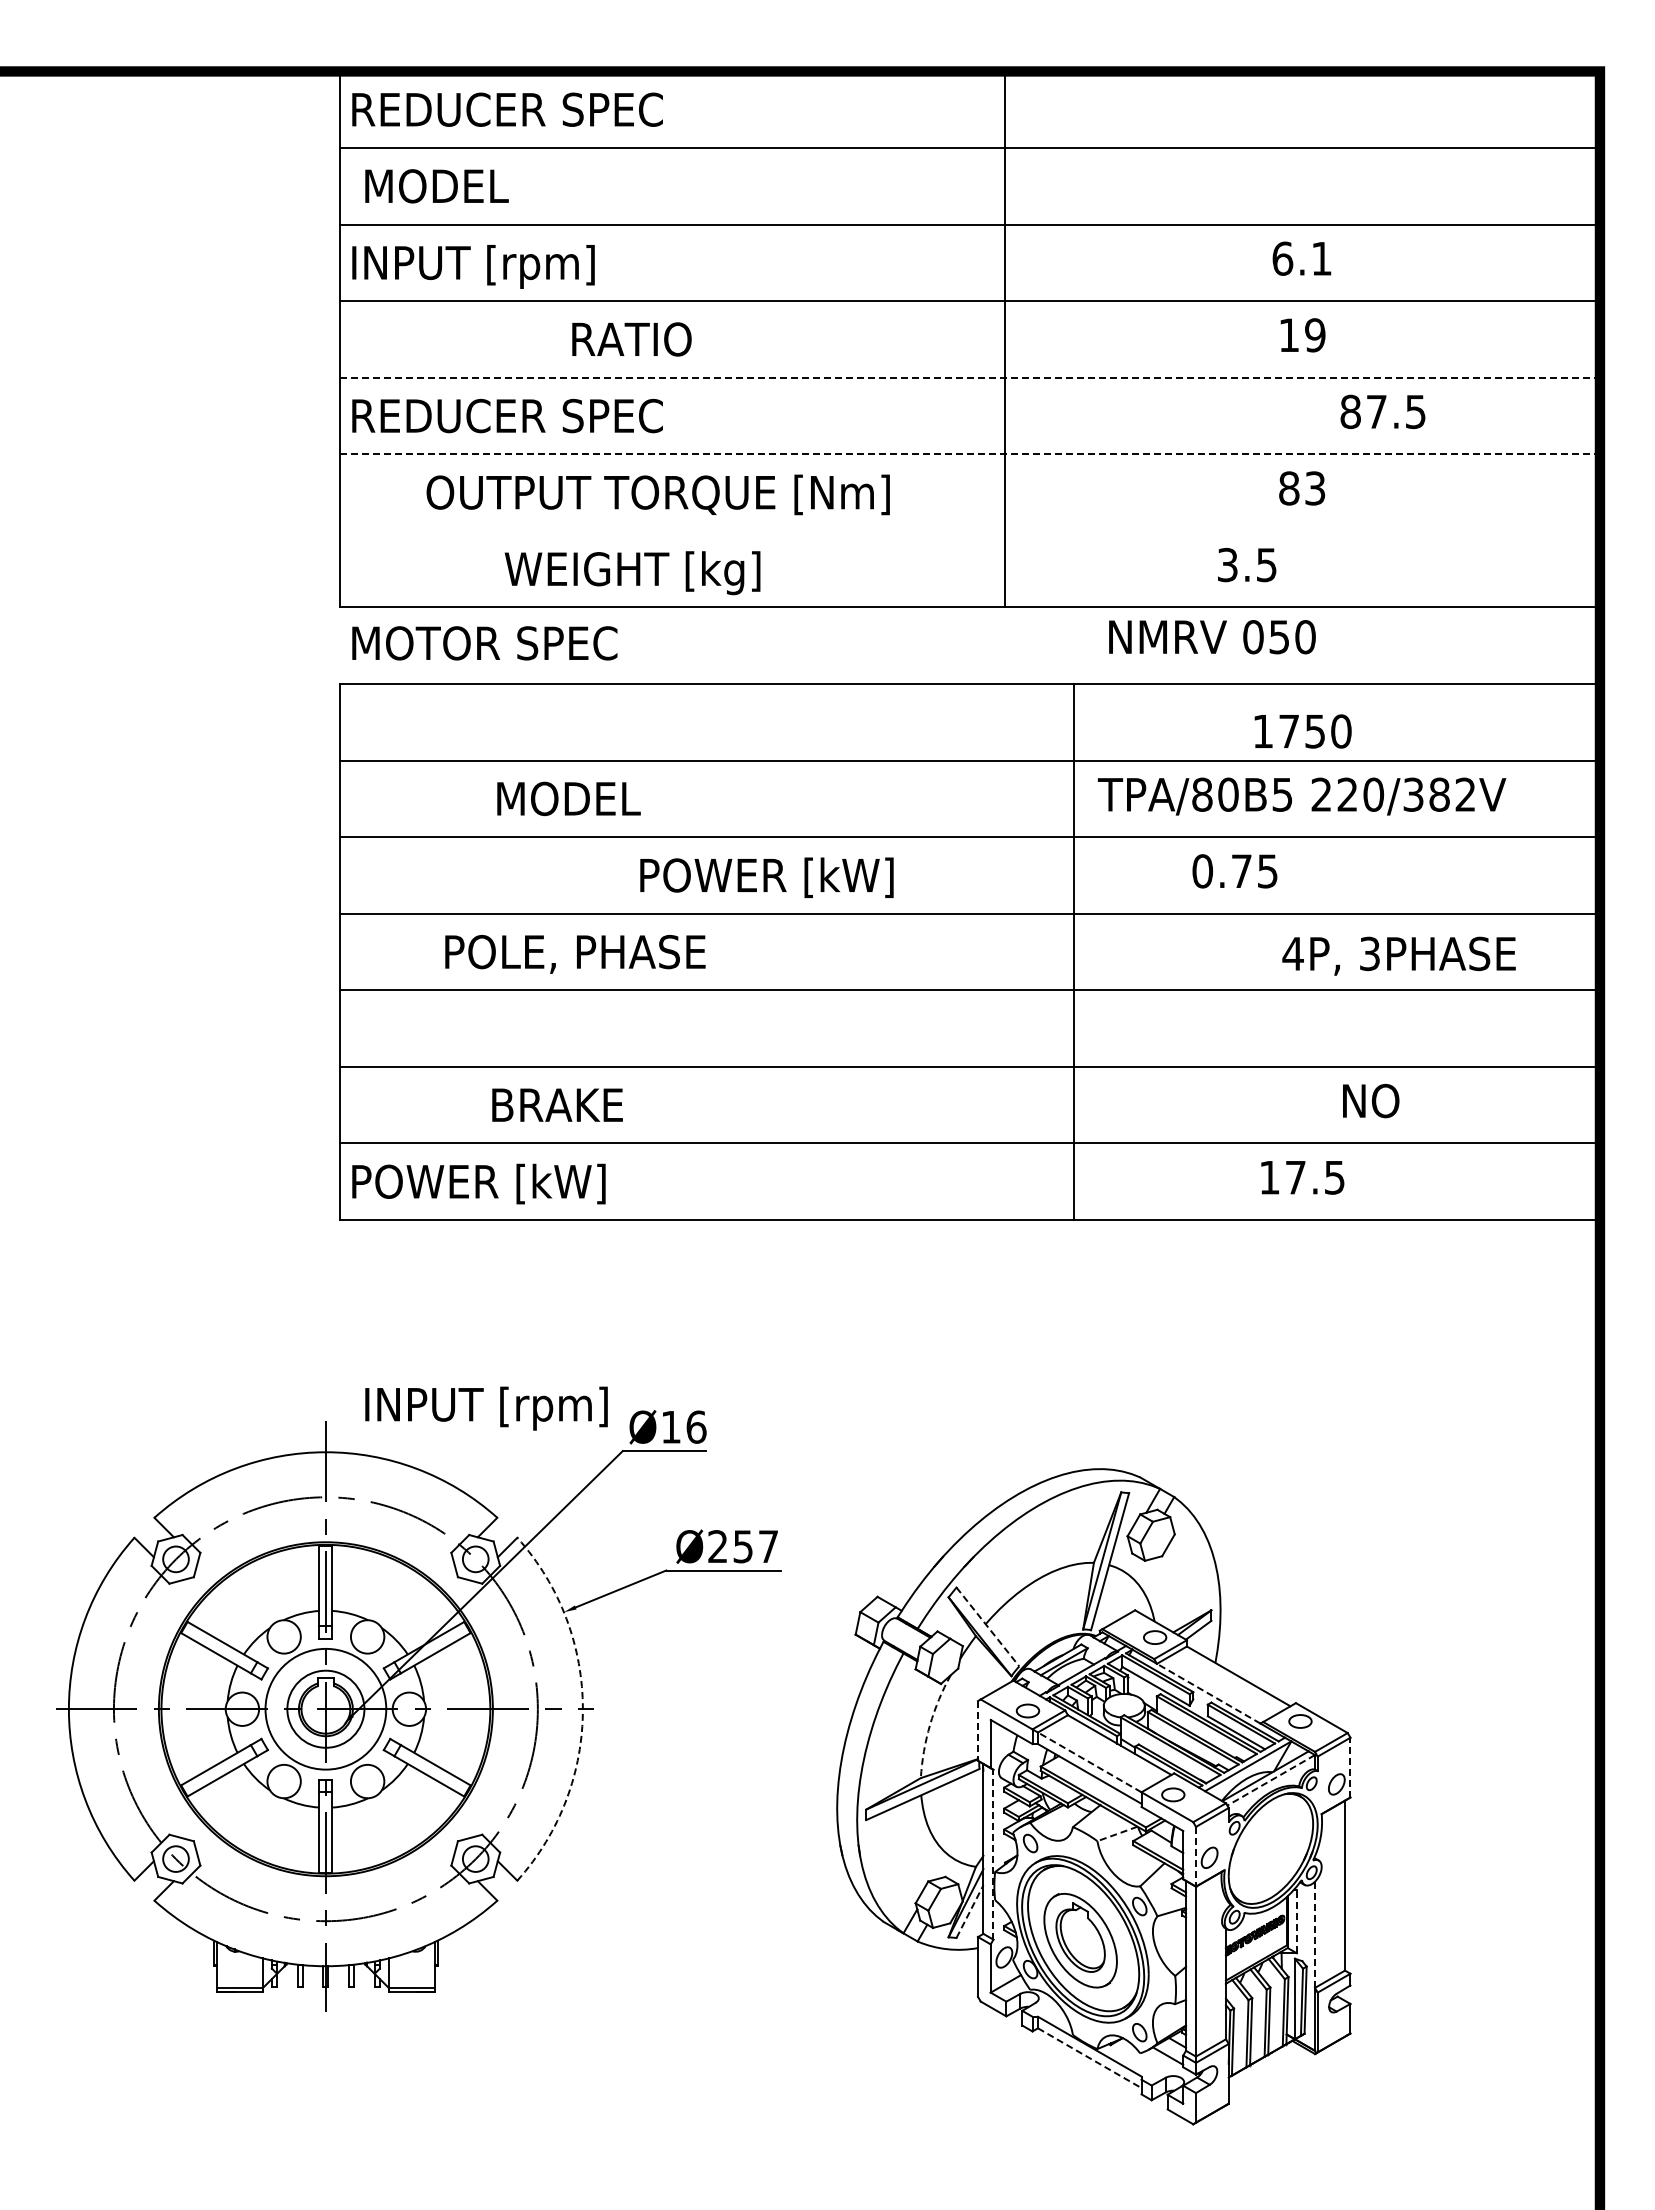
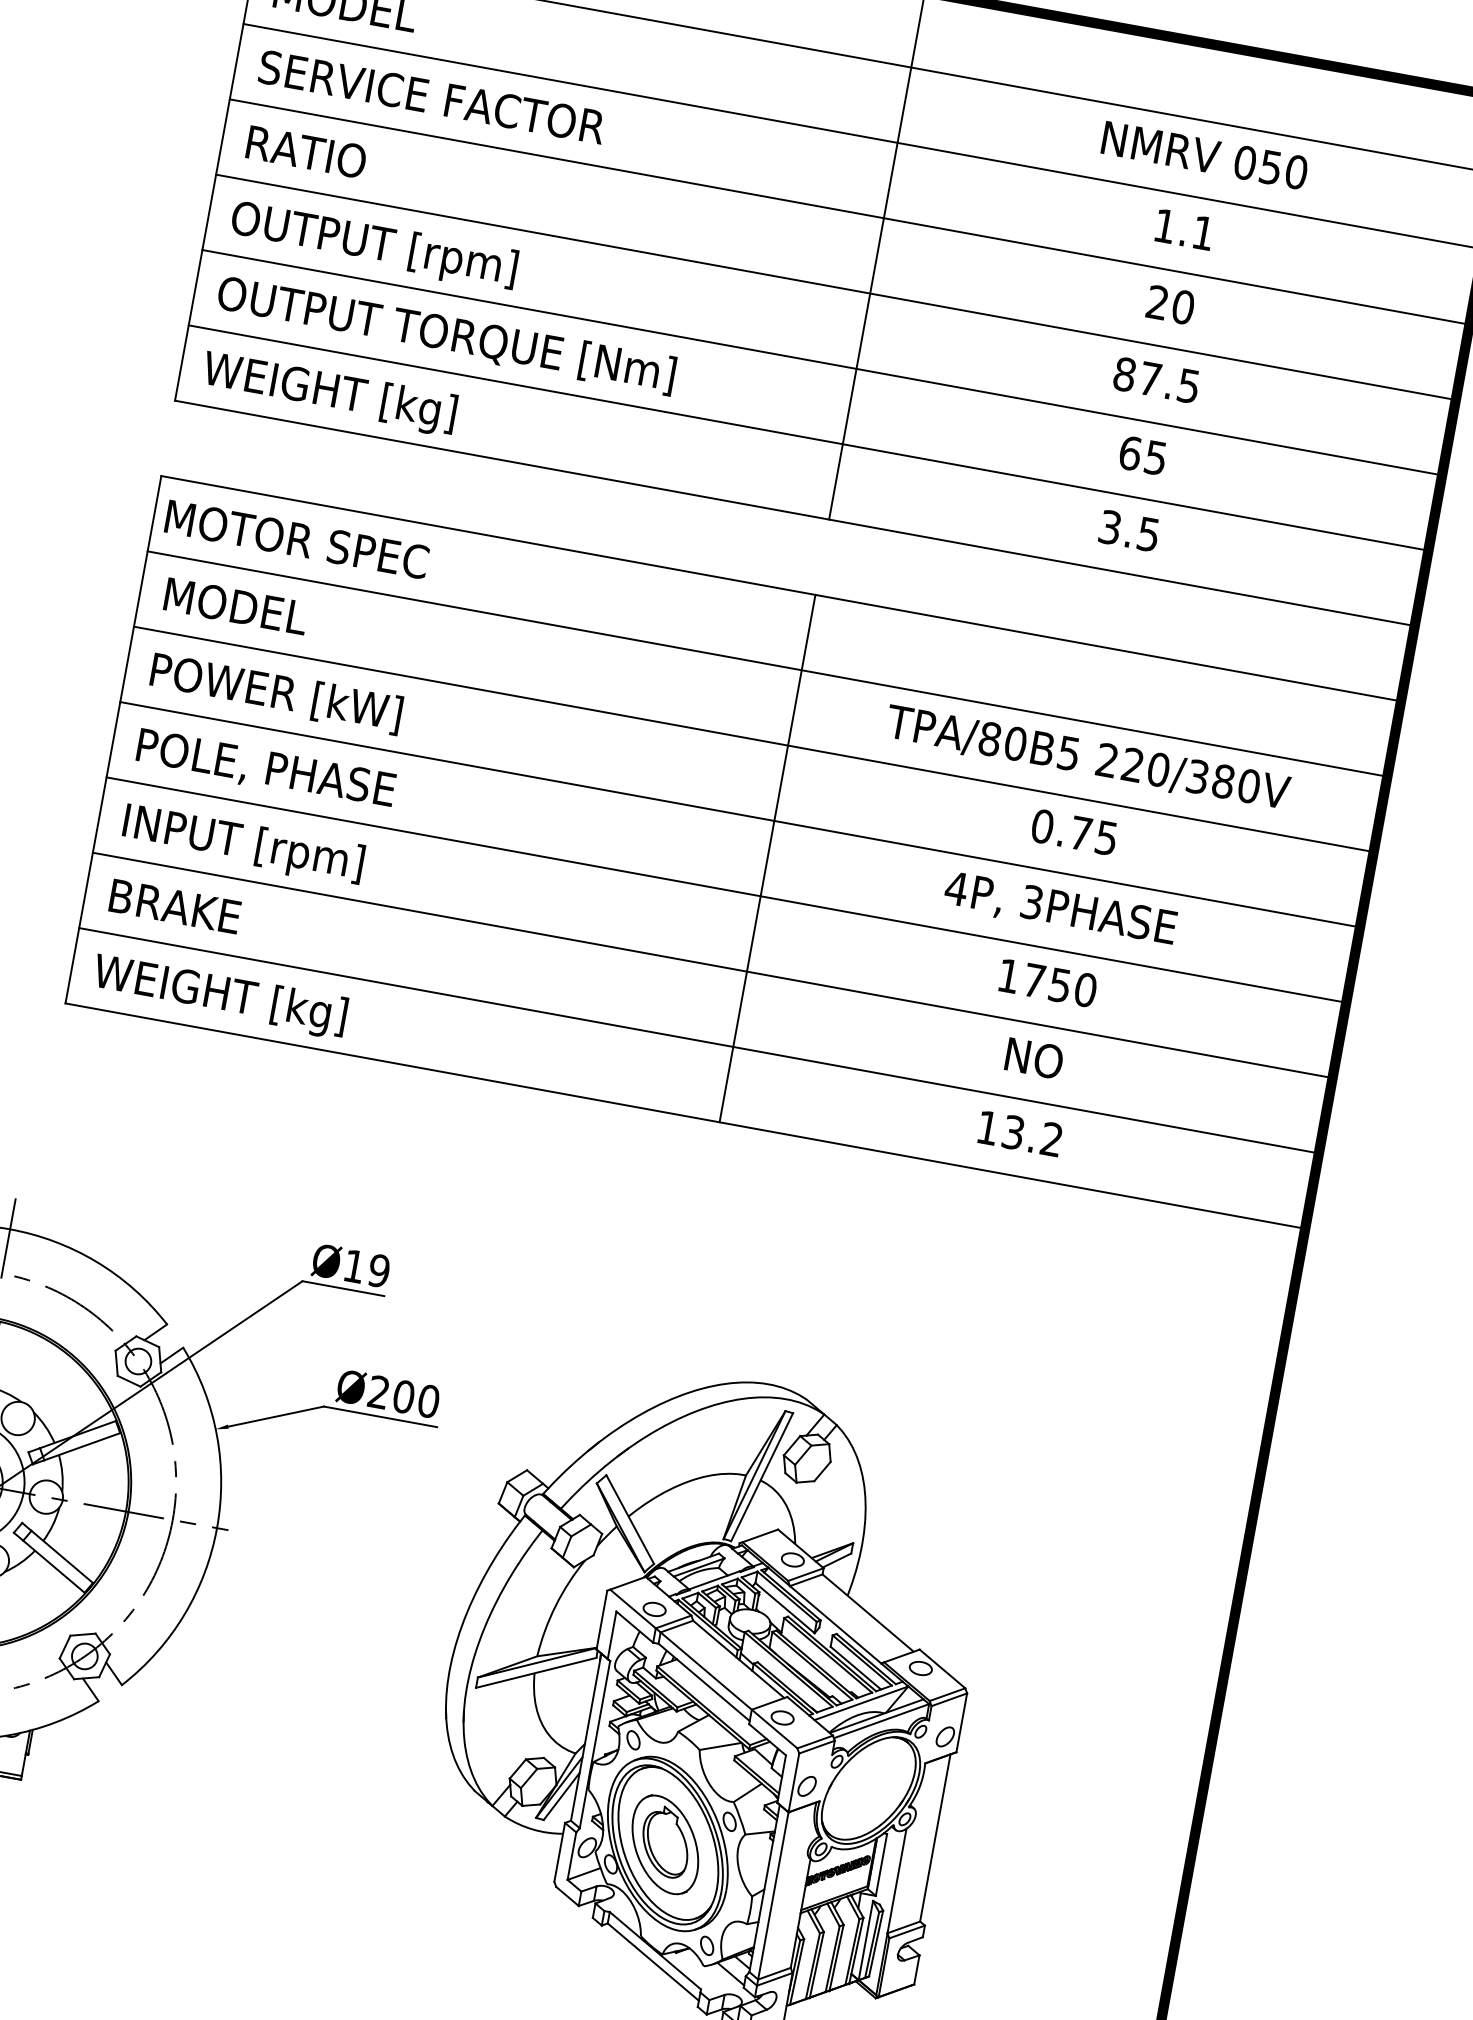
text: (1282, 258) -> (1164, 225), 6.1 -> 1.1
text: (532, 266) -> (425, 99), INPUT [rpm] -> SERVICE FACTOR
text: (1302, 335) -> (1170, 305), 19 -> 20
text: (631, 339) -> (306, 152), moved
line: (969, 377) -> (835, 286), dashed -> solid
text: (1382, 411) -> (1156, 379), moved
text: (507, 420) -> (373, 246), REDUCER SPEC -> OUTPUT [rpm]
line: (969, 454) -> (821, 362), dashed -> solid
text: (1302, 488) -> (1143, 455), 83 -> 65
text: (657, 494) -> (445, 335), moved
line: (969, 530) -> (808, 437), added
text: (1247, 565) -> (1129, 531), moved
text: (632, 573) -> (329, 394), moved
text: (1212, 637) -> (1204, 155), moved
text: (484, 643) -> (296, 539), moved
text: (1302, 731) -> (1047, 983), moved
text: (1465, 794) -> (1248, 785), 220/382V -> 220/380V
text: (568, 798) -> (235, 605), moved
text: (1234, 871) -> (1073, 832), moved
text: (766, 877) -> (275, 693), moved
line: (1073, 952) -> (767, 858), moved
text: (575, 954) -> (266, 769), moved
text: (1398, 955) -> (1059, 909), moved
text: (1371, 1101) -> (1034, 1059), moved
text: (557, 1104) -> (175, 905), moved
text: (1315, 1177) -> (1032, 1135), 17.5 -> 13.2
text: (485, 1185) -> (214, 995), POWER [kW] -> WEIGHT [kg]
text: (486, 1408) -> (243, 845), moved
text: (696, 1426) -> (379, 1270), Ø16 -> Ø19
text: (755, 1546) -> (415, 1398), Ø257 -> Ø200
line: (988, 1627) -> (630, 1520), dashed -> solid
line: (1208, 1693) -> (835, 1624), dashed -> solid
arc: (582, 1709) -> (216, 1528), dashed -> solid
arc: (930, 1724) -> (556, 1605), dashed -> solid
line: (978, 1730) -> (602, 1619), dashed -> solid
line: (1089, 1762) -> (705, 1671), dashed -> solid
line: (1350, 1767) -> (961, 1722), dashed -> solid
line: (1271, 1780) -> (881, 1721), dashed -> solid
line: (1117, 1834) -> (720, 1746), dashed -> solid
line: (993, 1854) -> (595, 1744), dashed -> solid
line: (1196, 1856) -> (794, 1782), dashed -> solid
line: (969, 1911) -> (561, 1796), dashed -> solid
line: (1296, 1921) -> (881, 1864), dashed -> solid
line: (1315, 1934) -> (897, 1880), dashed -> solid
line: (1089, 2058) -> (653, 1962), dashed -> solid

